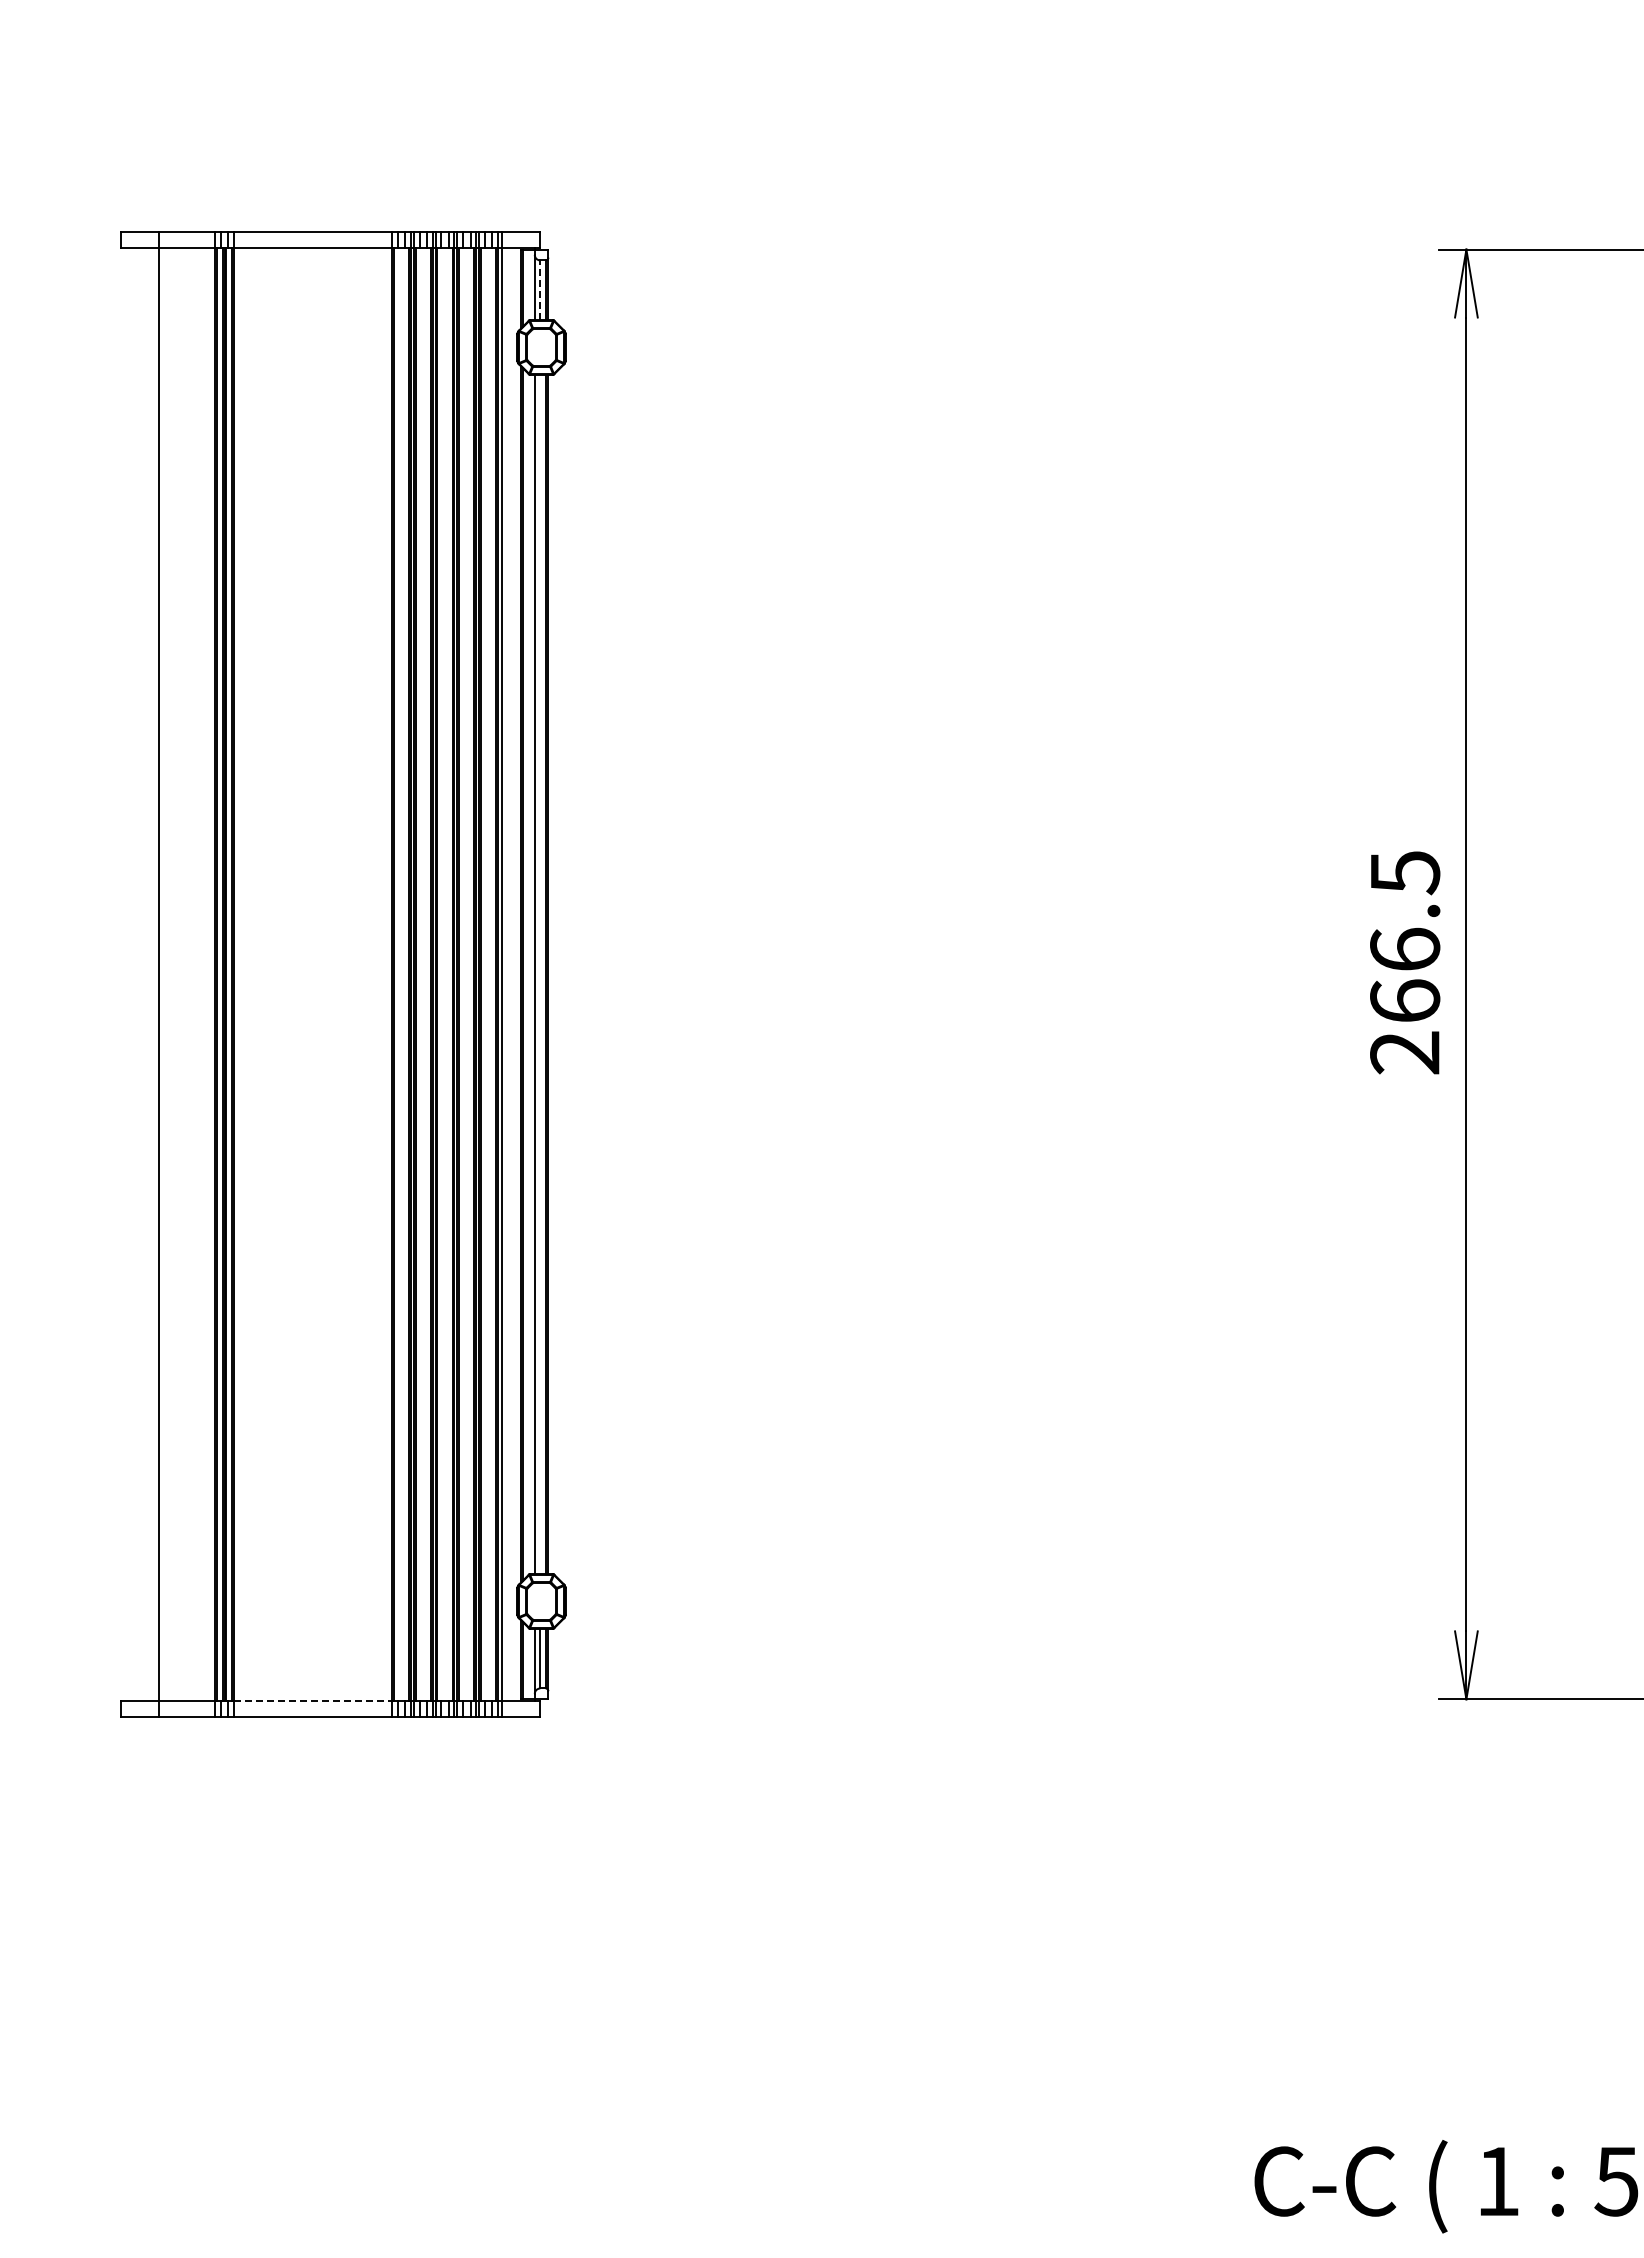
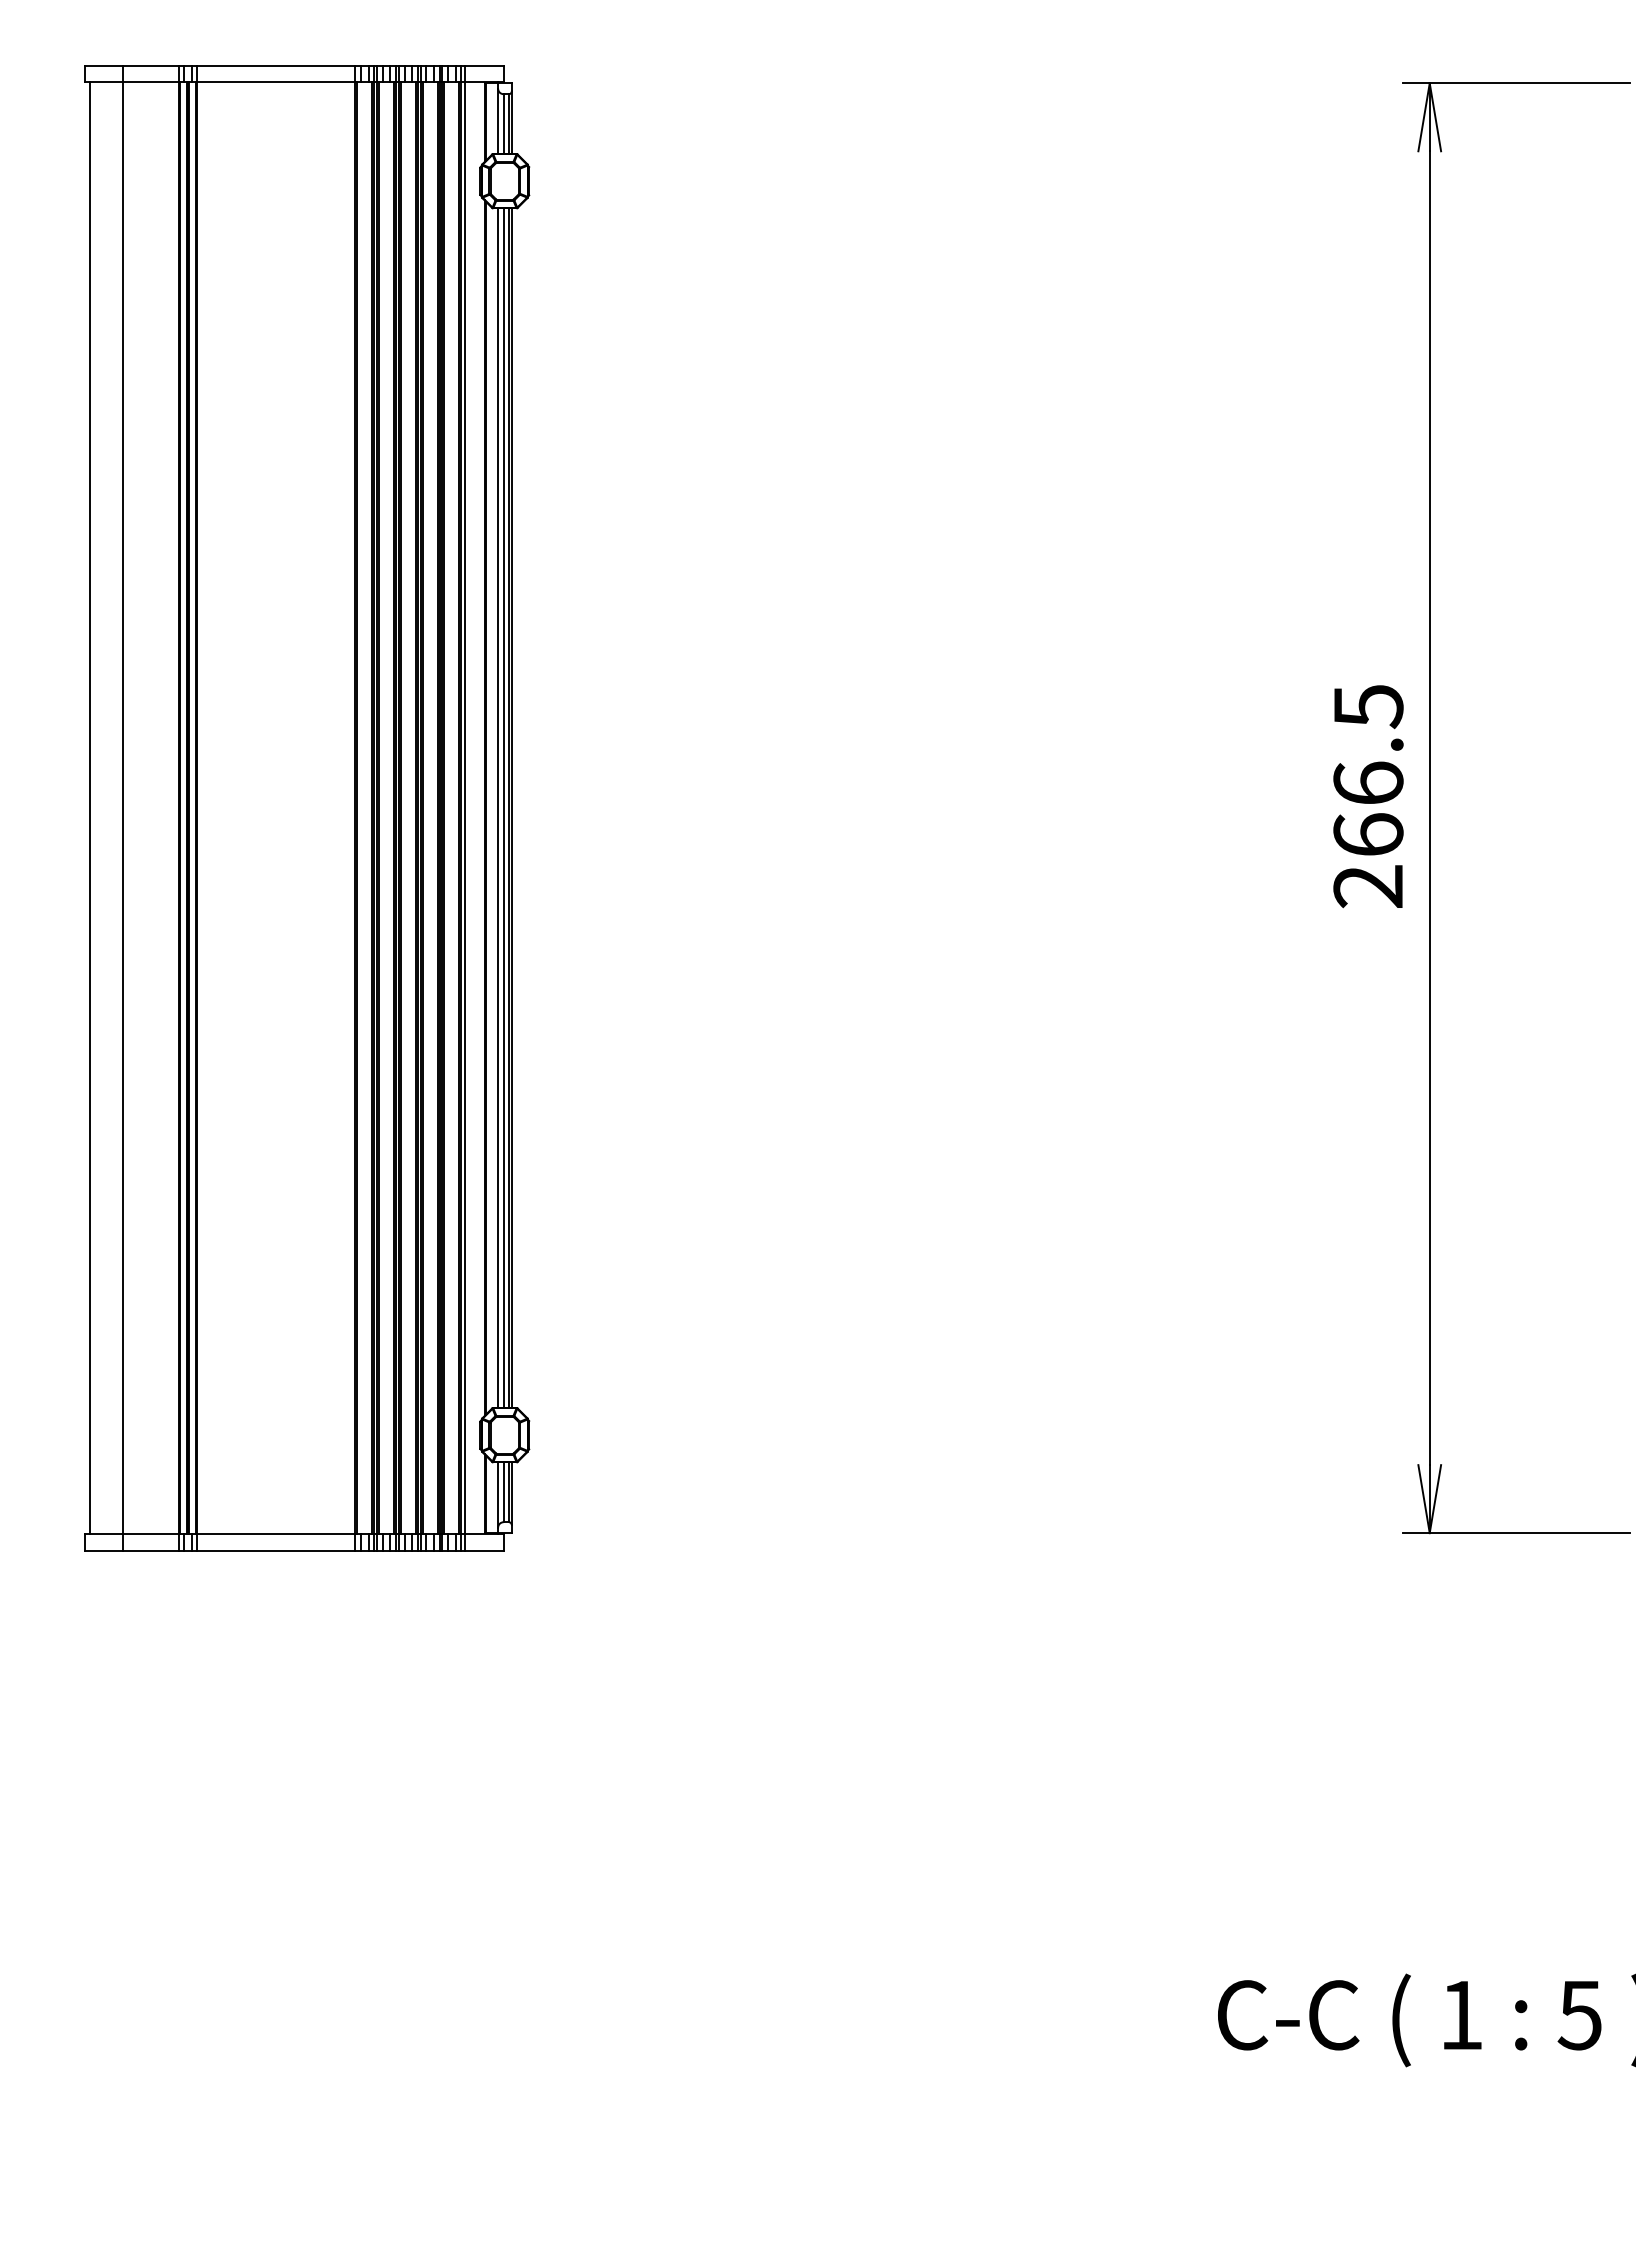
line: (540, 290) -> (503, 124), dashed -> solid
line: (126, 974) -> (89, 808), added
line: (540, 974) -> (503, 808), added
line: (313, 1700) -> (276, 1534), dashed -> solid

